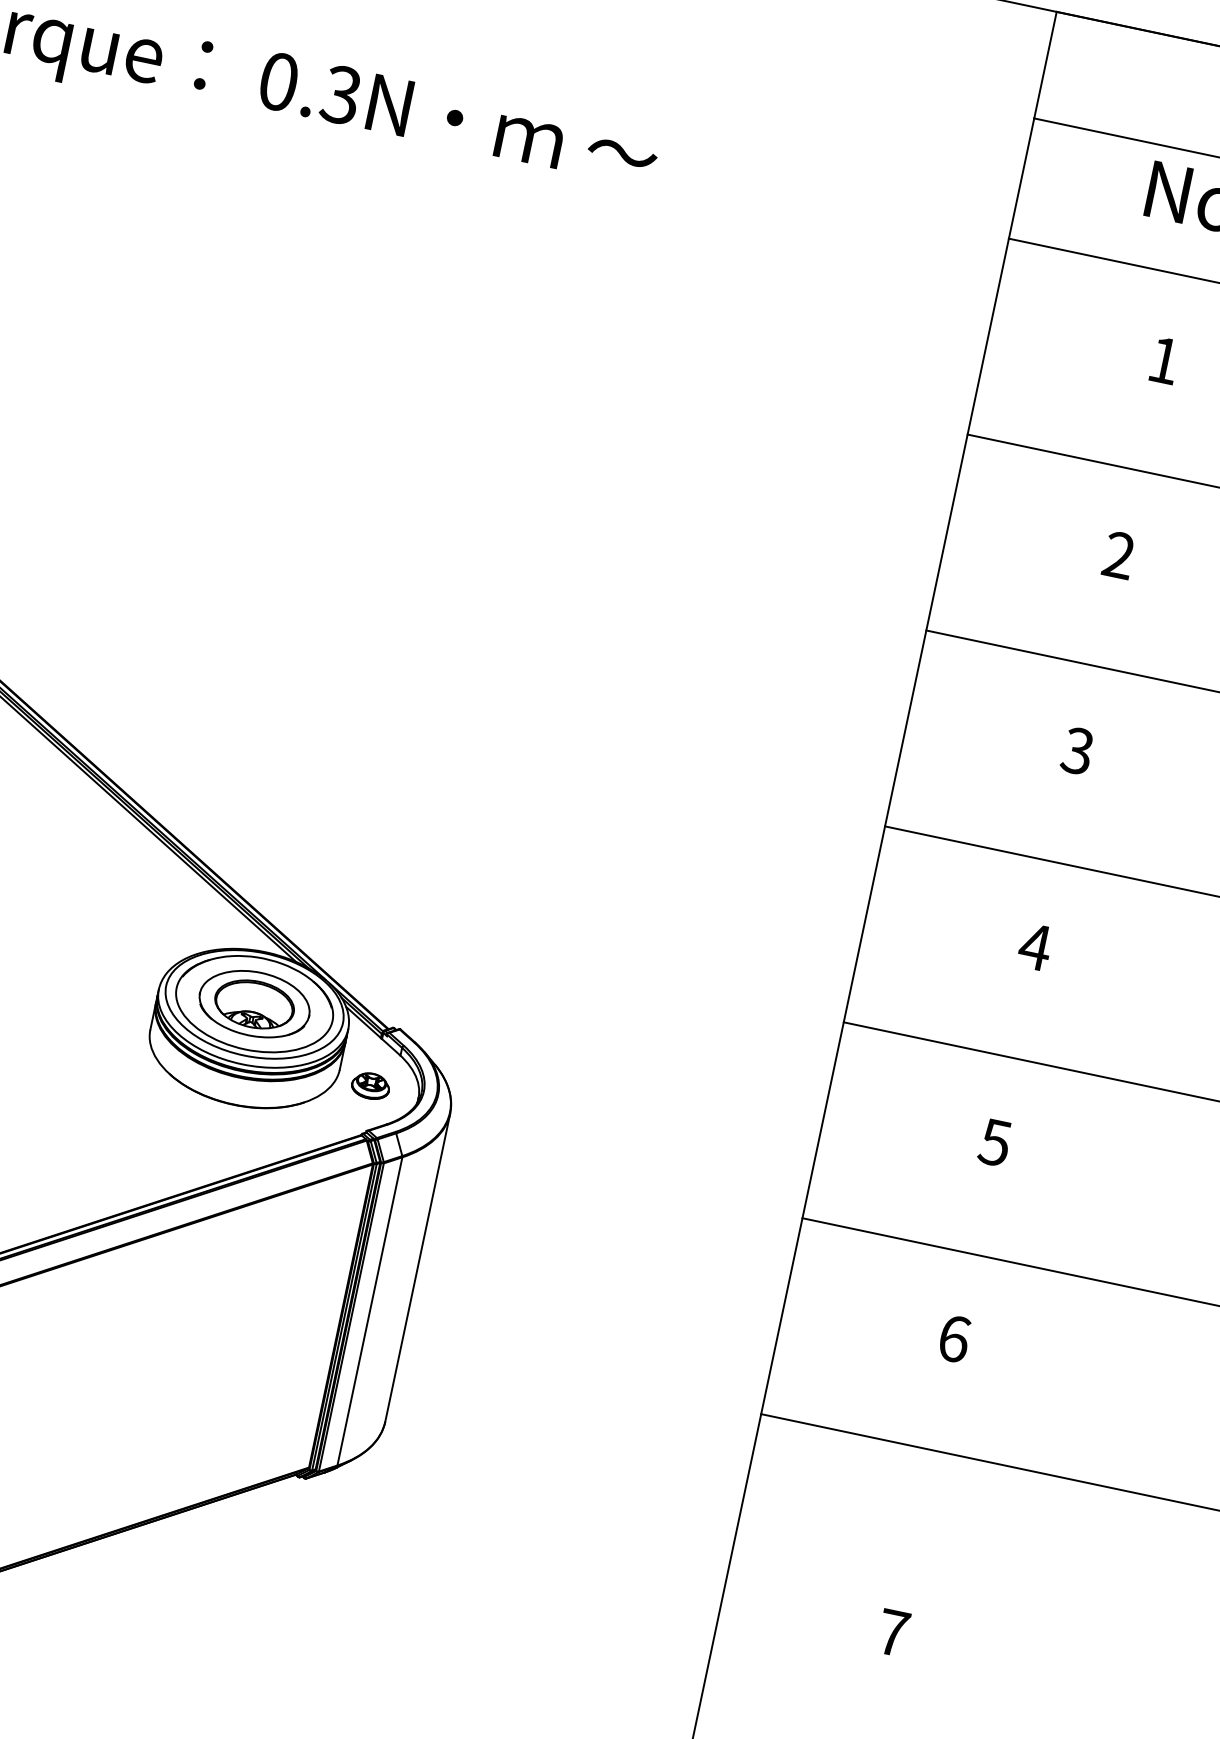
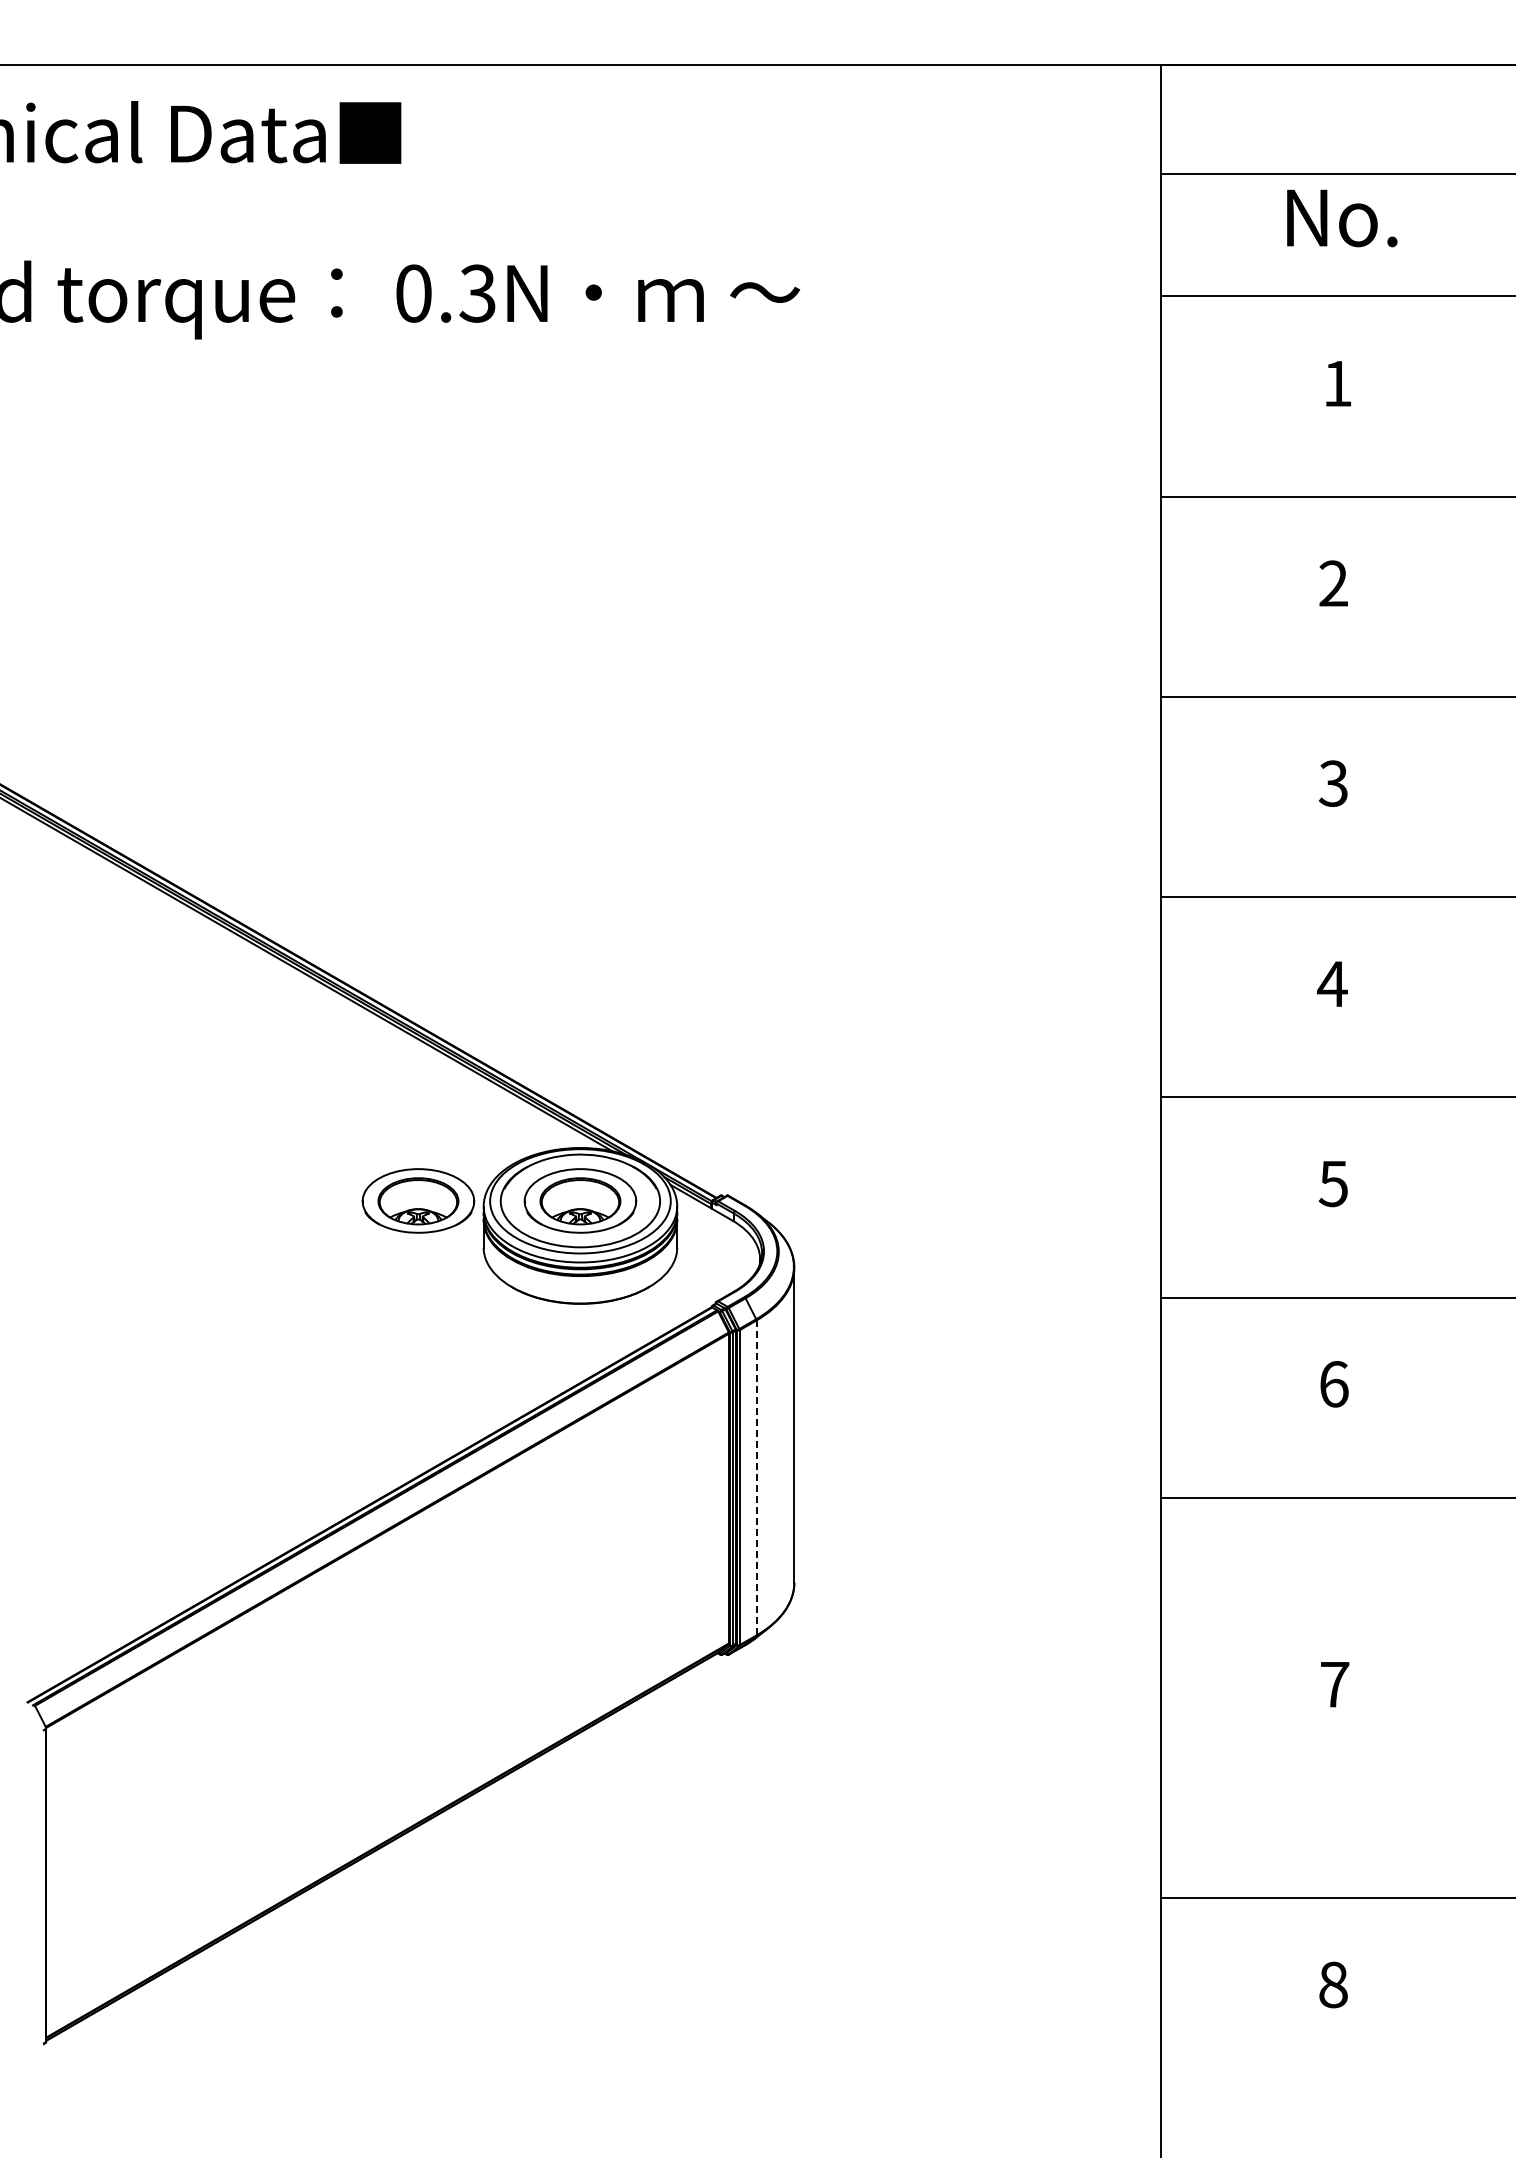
part: (96, 970) -> (418, 1200), added
part: (370, 1085) -> (710, 1256), removed
line: (369, 1311) -> (756, 1478), solid -> dashed

